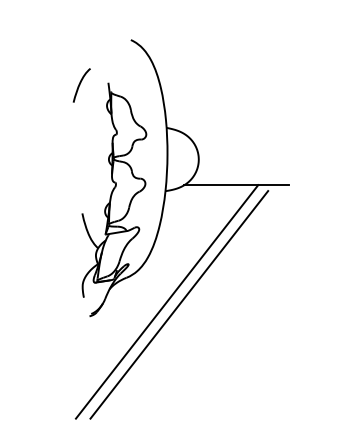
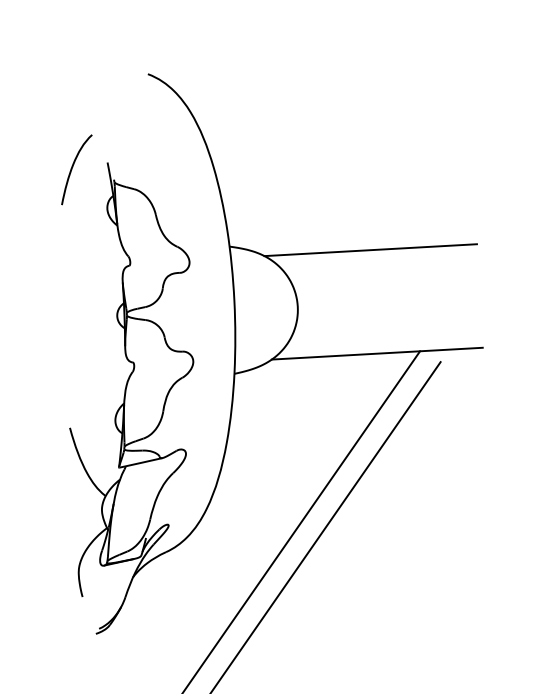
curve: (80, 85) -> (73, 169), moved
line: (236, 133) -> (370, 250), added

